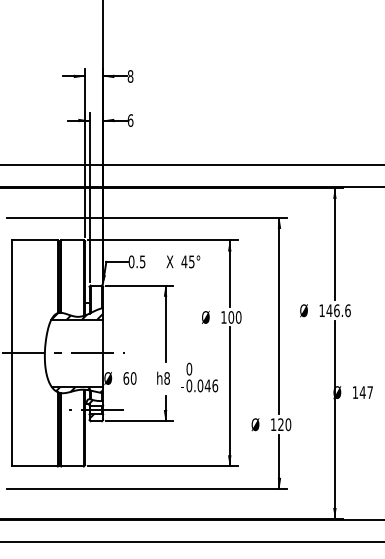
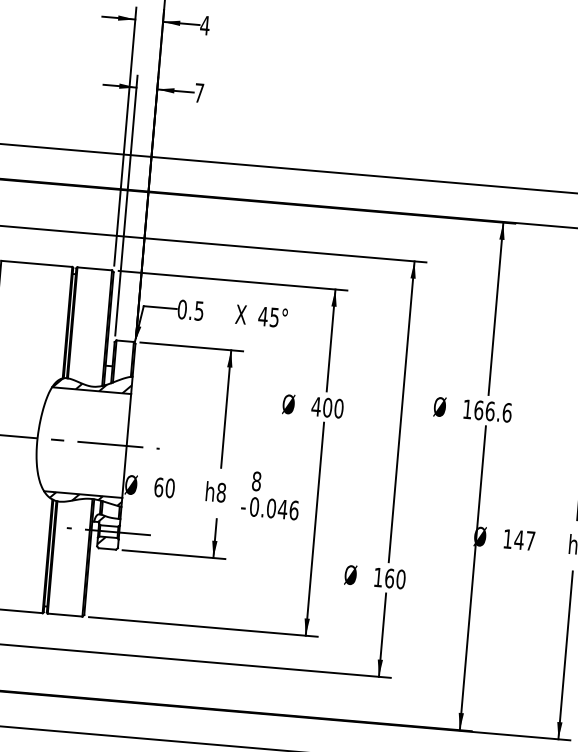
text: (130, 76) -> (204, 25), 8 -> 4
text: (130, 120) -> (199, 92), 6 -> 7
text: (329, 310) -> (478, 409), 146.6 -> 166.6
text: (223, 317) -> (315, 406), 100 -> 400
text: (189, 369) -> (256, 481), 0 -> 8
text: (280, 424) -> (388, 578), 120 -> 160

